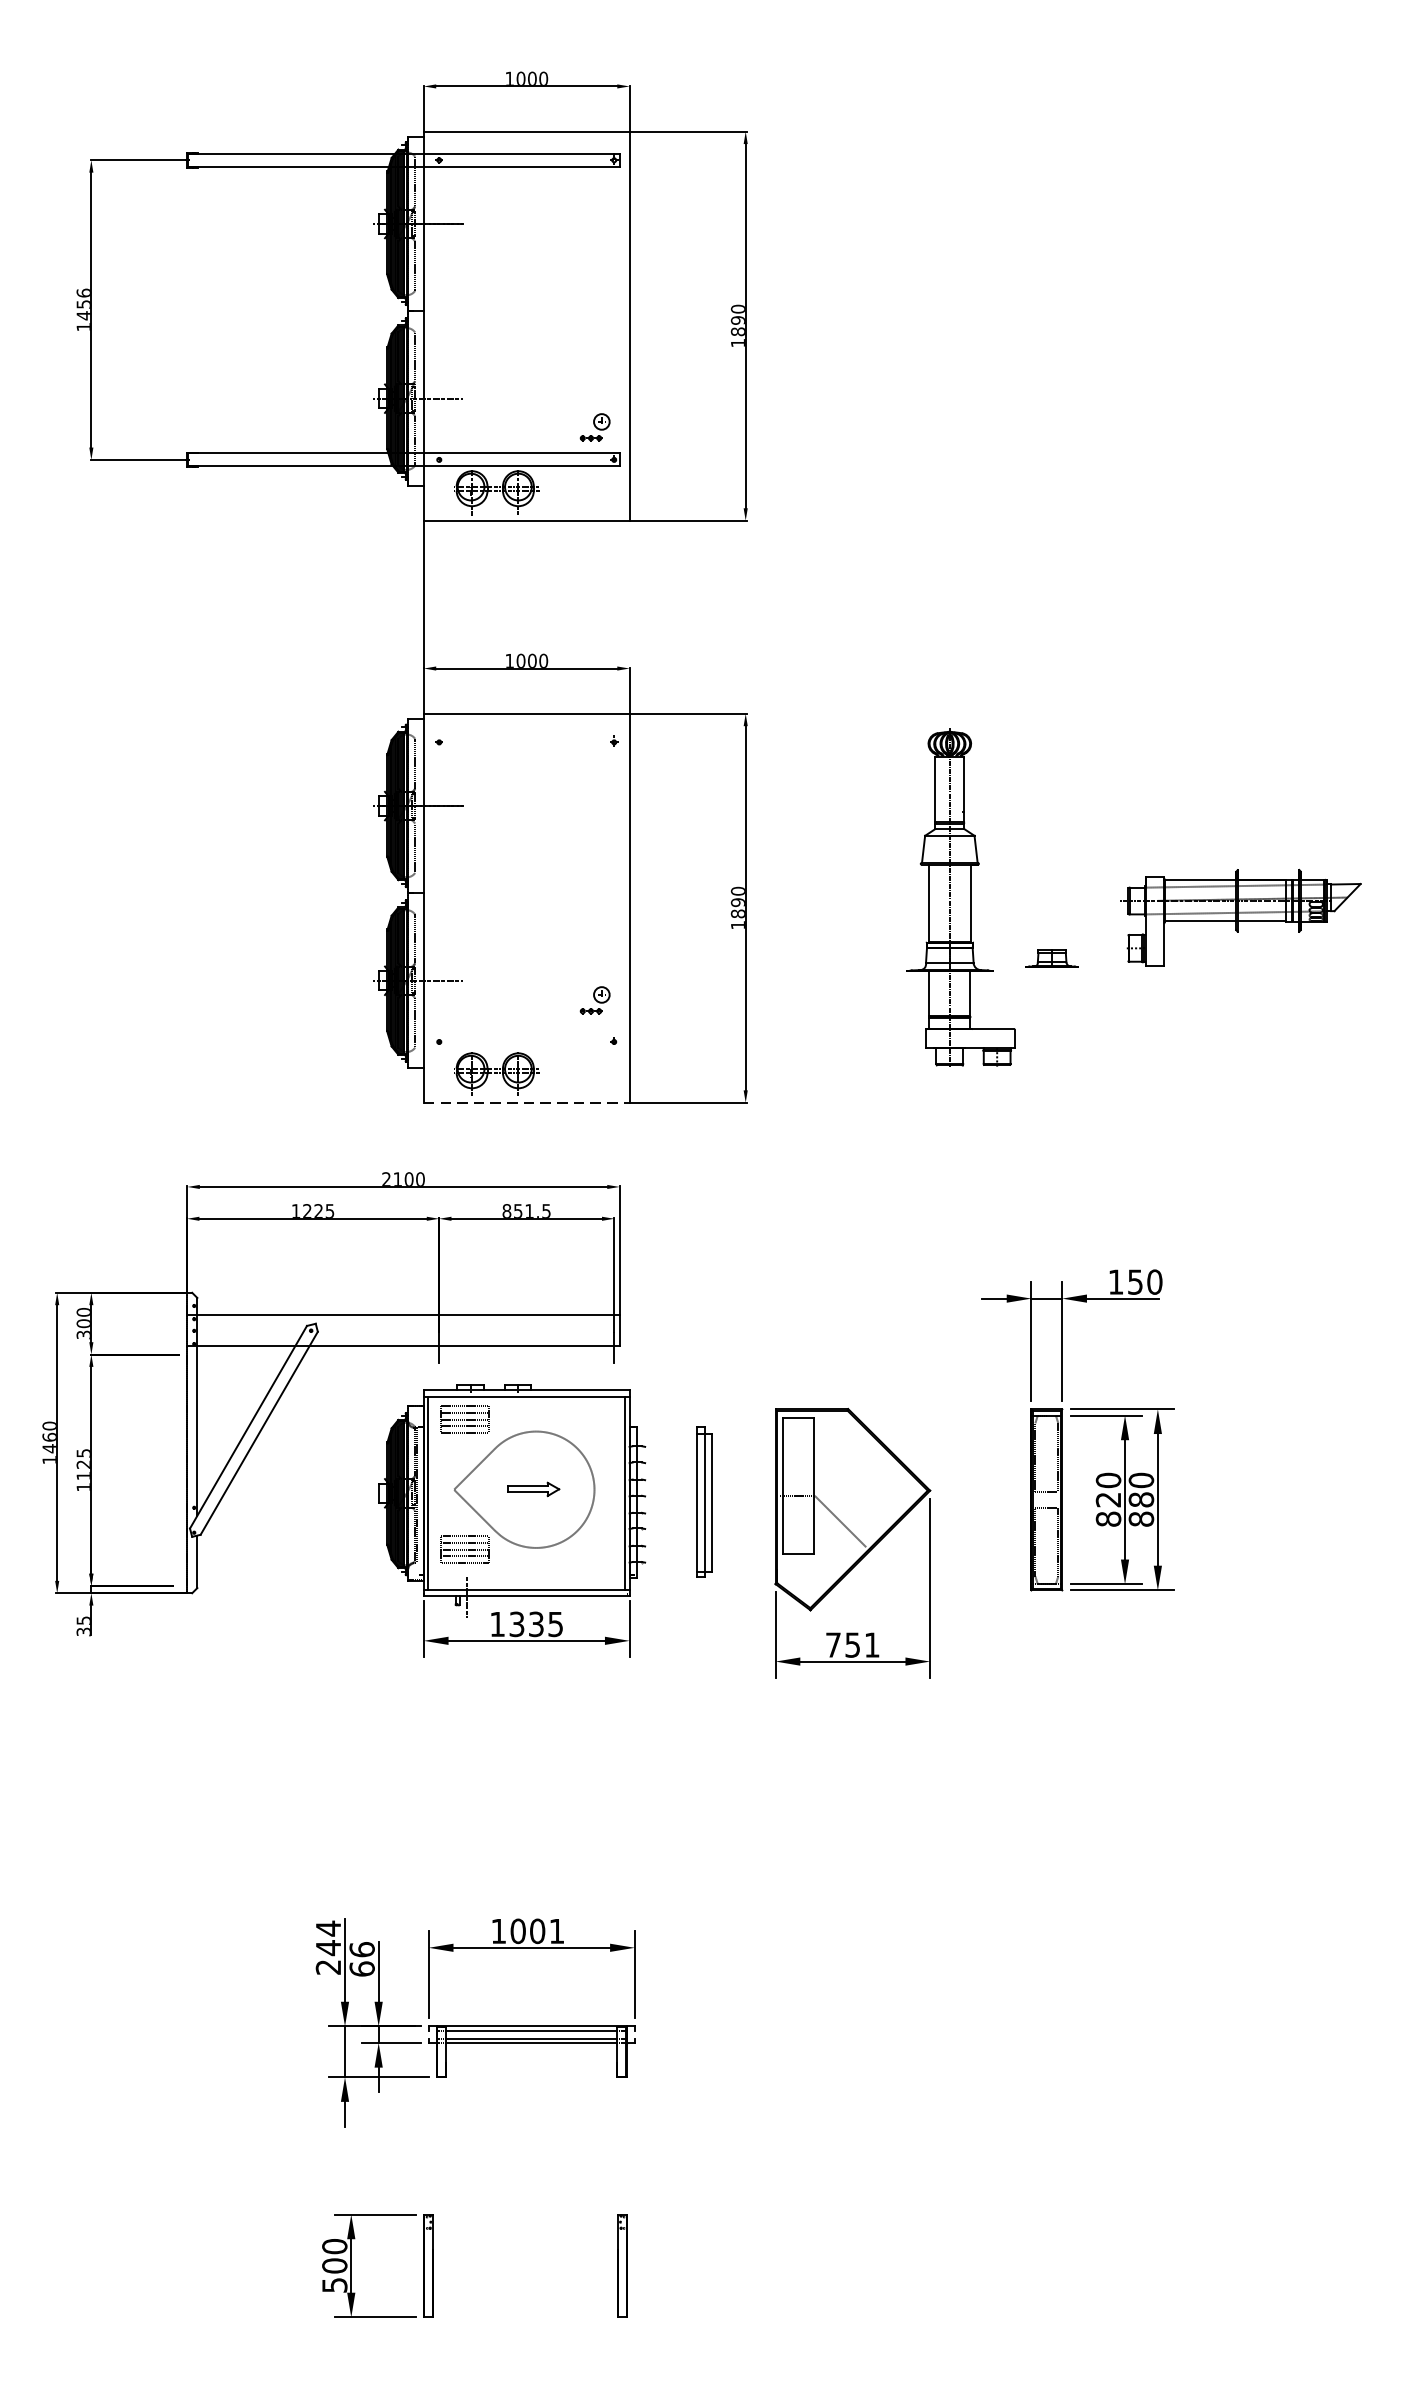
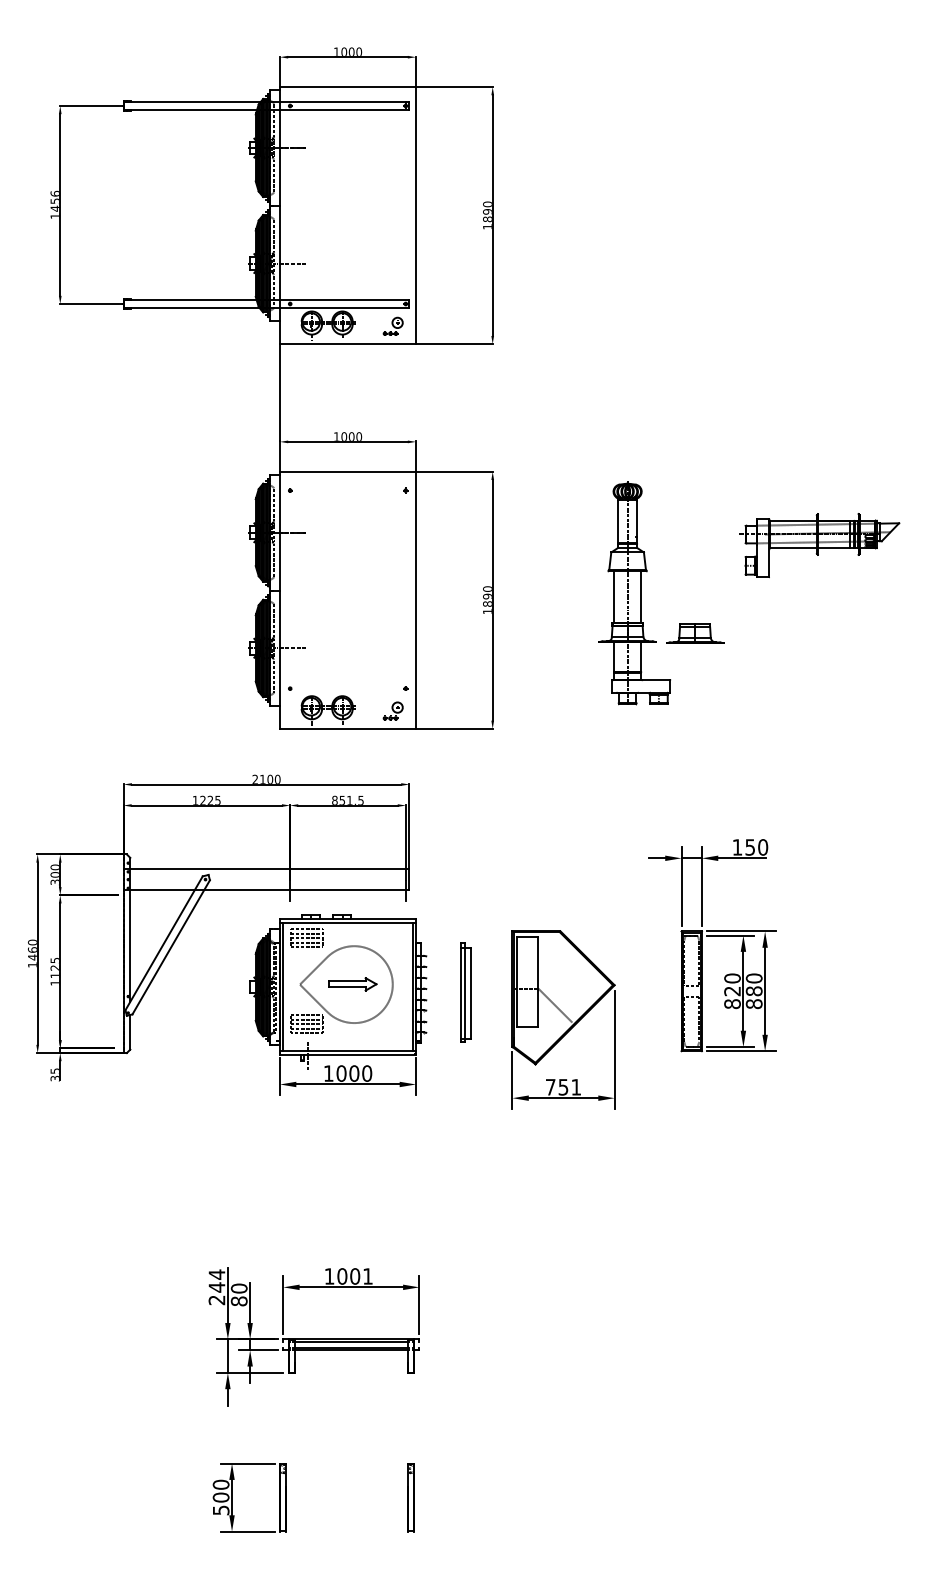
part: (594, 425) -> (392, 325), moved
part: (1240, 917) -> (819, 545), moved
part: (1052, 958) -> (695, 633), size x1.67
part: (594, 999) -> (392, 710), moved
line: (527, 1102) -> (348, 728), dashed -> solid
part: (533, 1489) -> (352, 984), size x1.43
text: (536, 1624) -> (354, 1073), 1335 -> 1000
text: (361, 1958) -> (238, 1294), 66 -> 80

